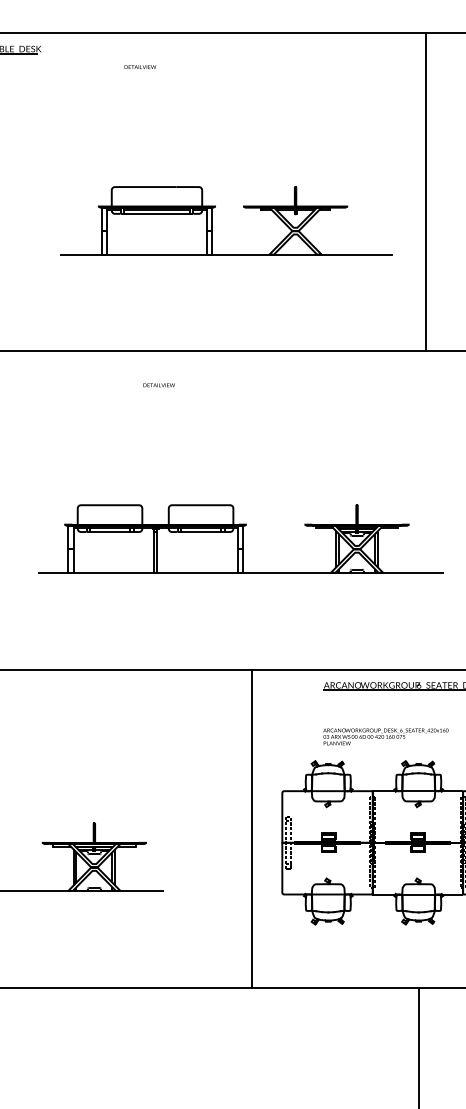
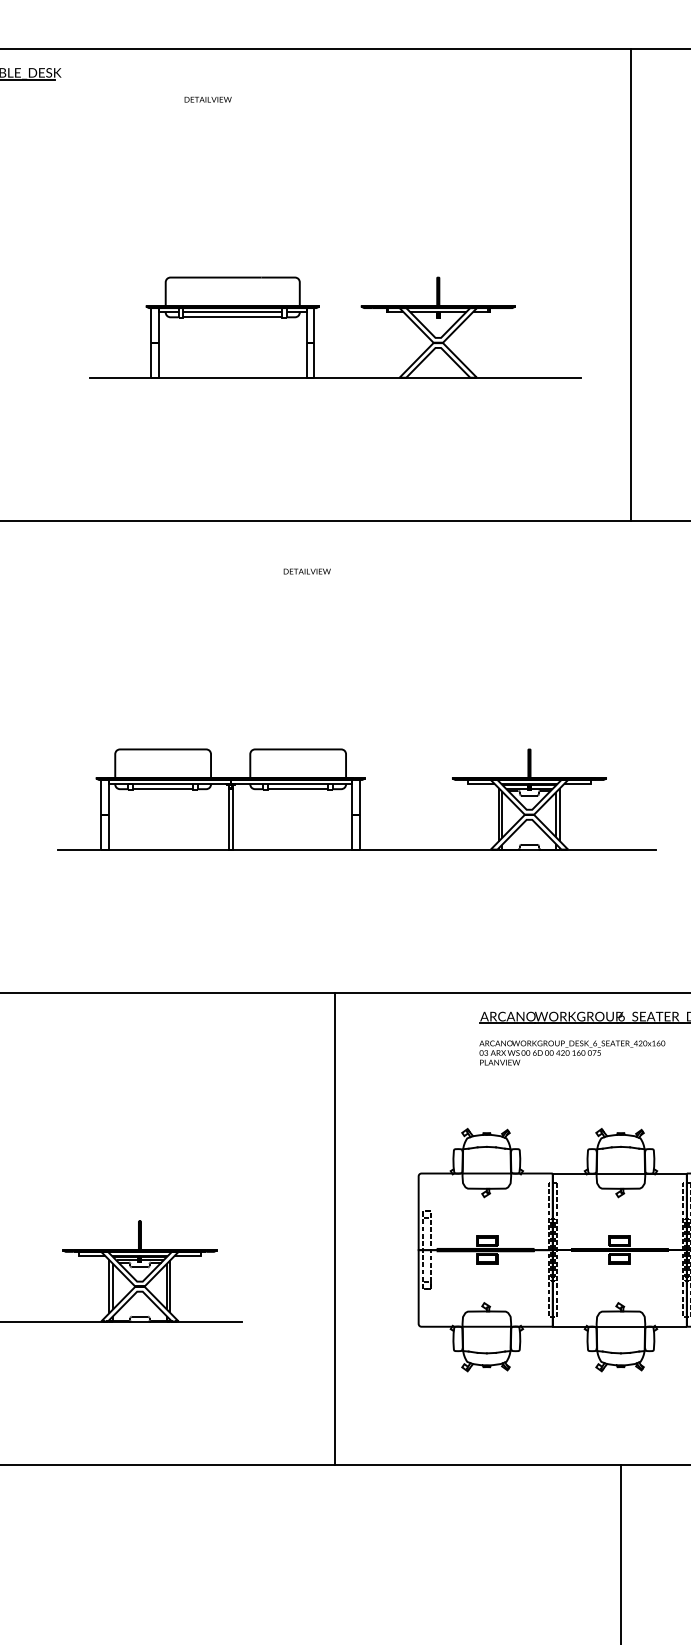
text: (158, 385) -> (306, 571), moved
text: (385, 736) -> (571, 1052), moved
line: (251, 828) -> (334, 1228), moved

